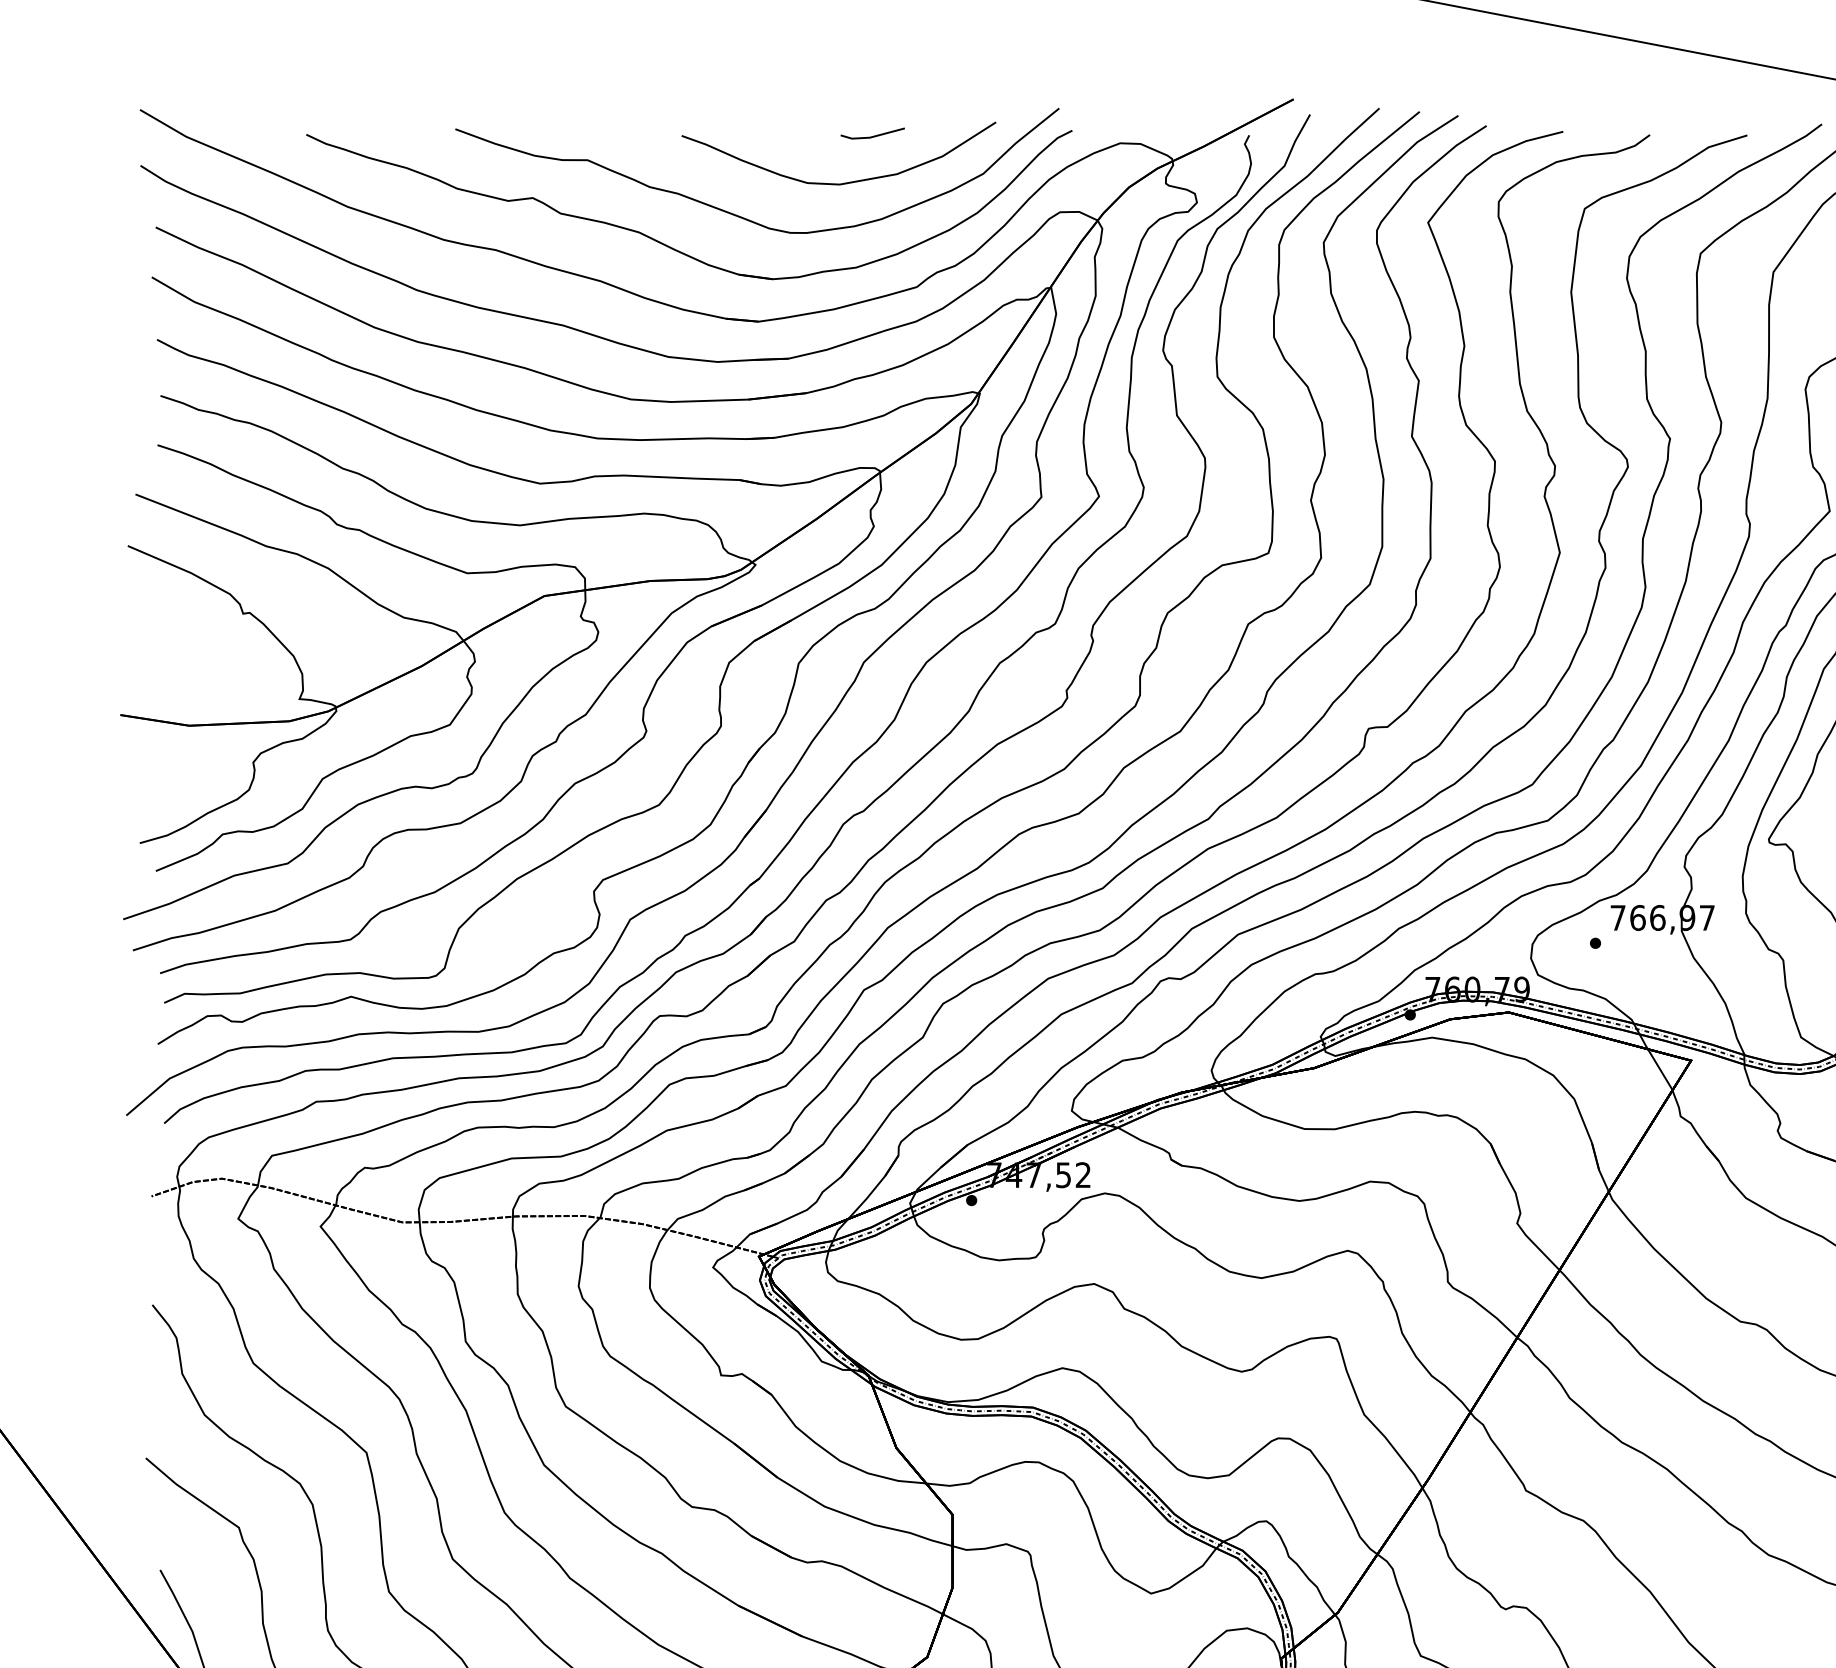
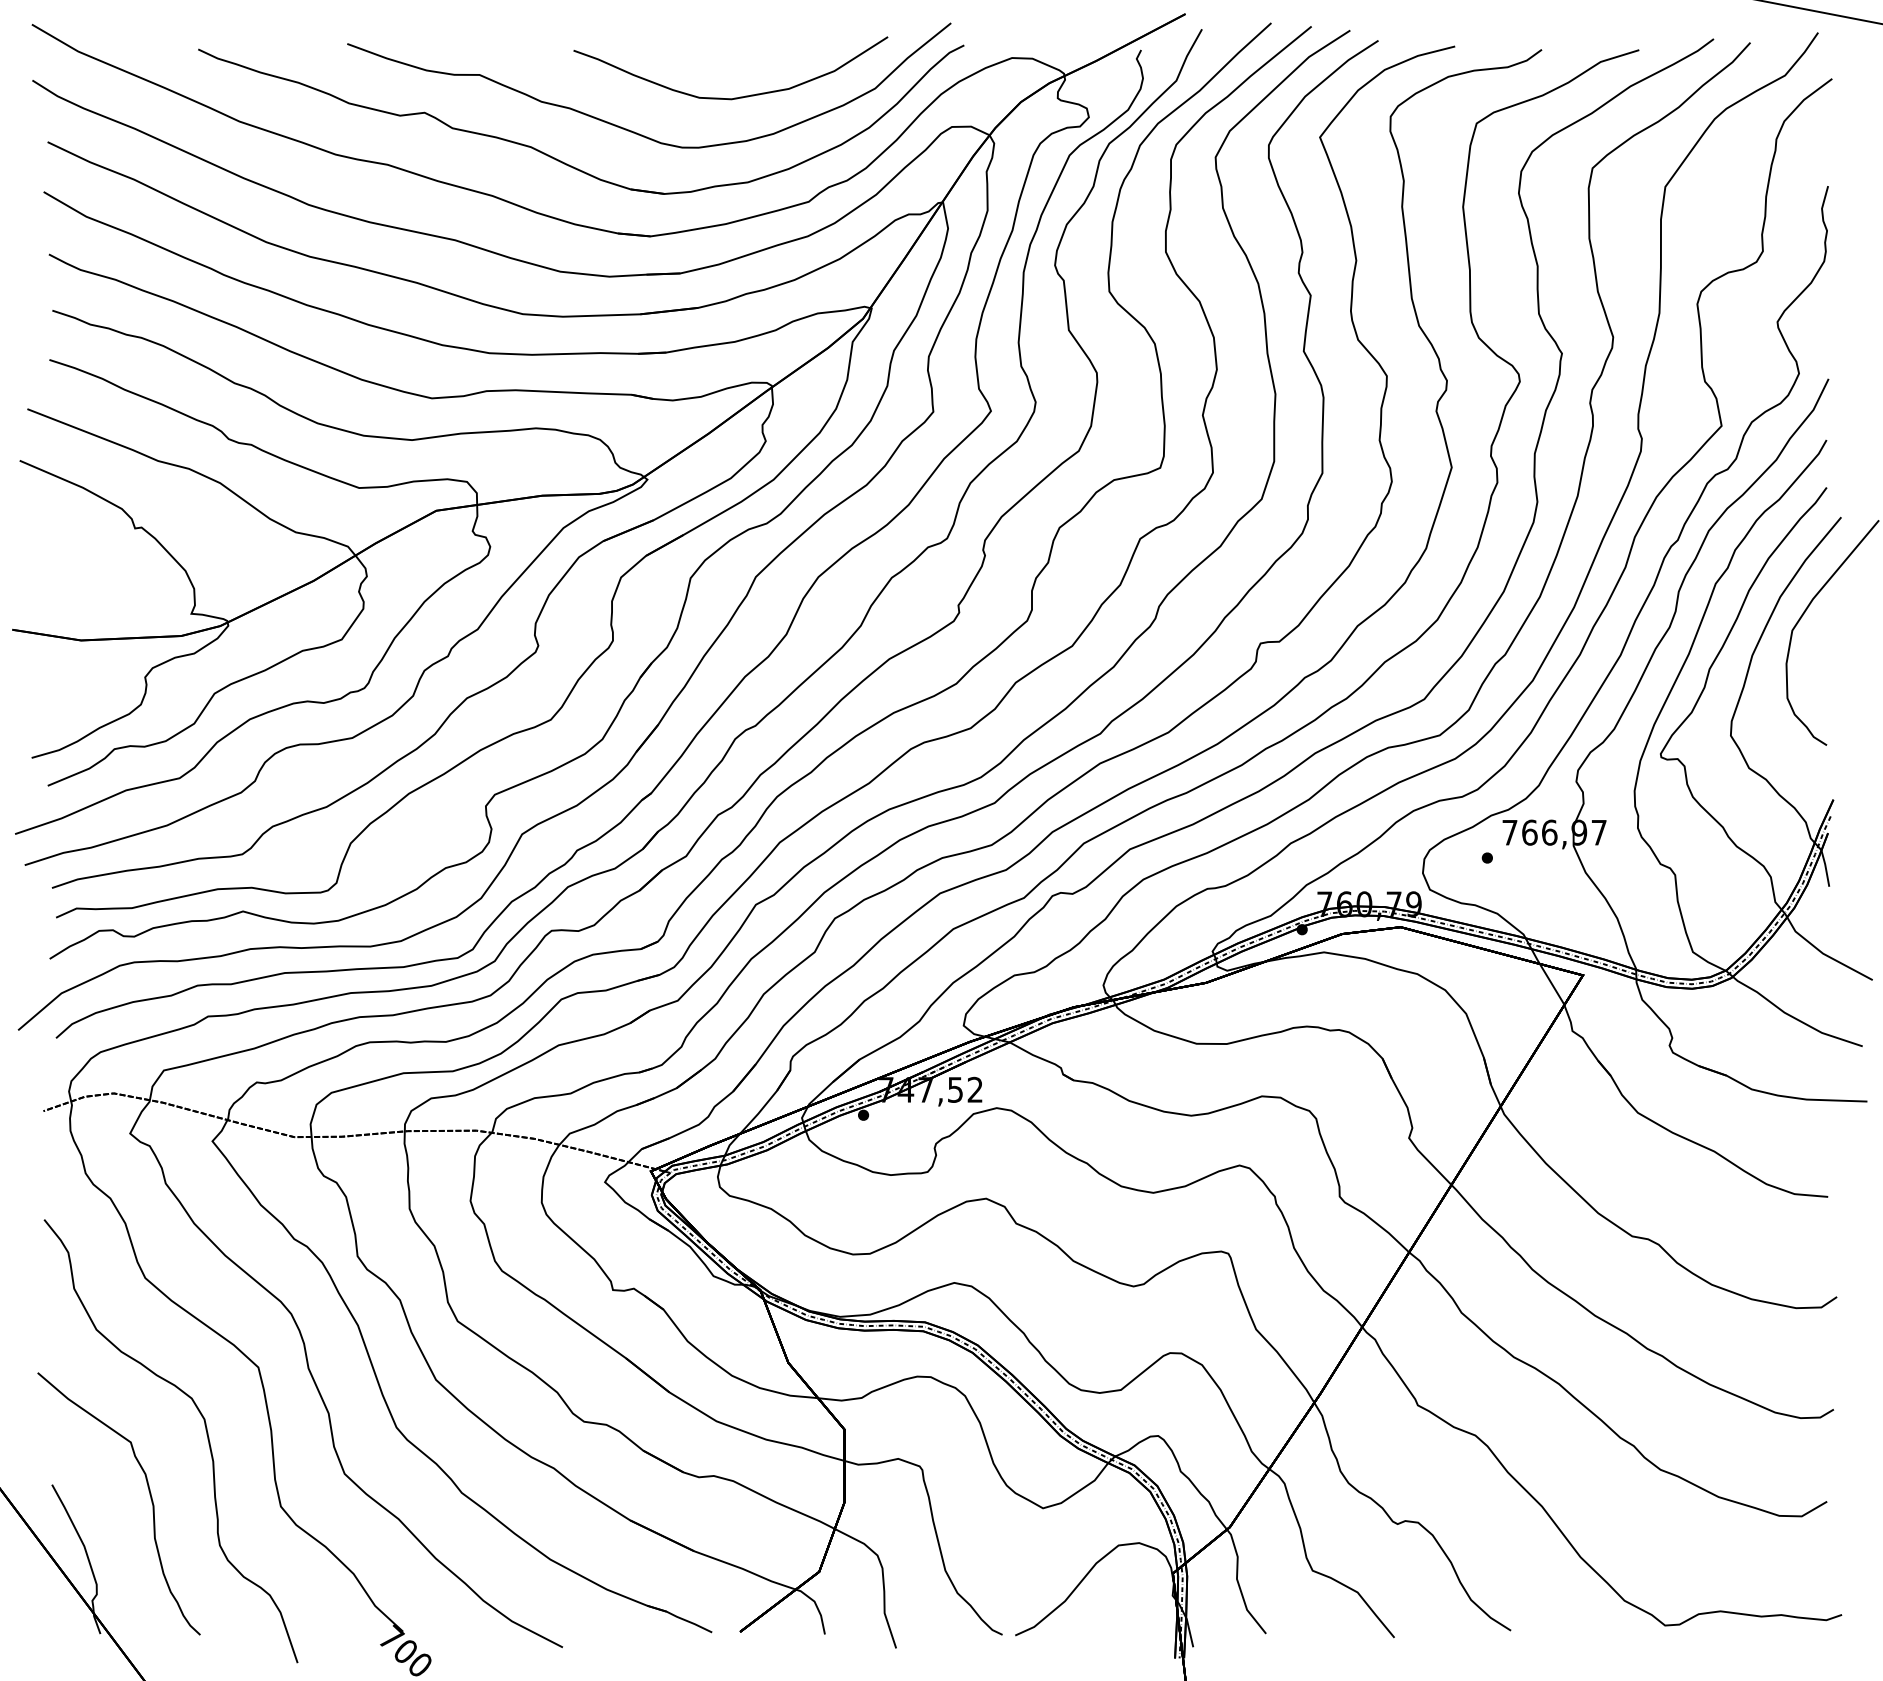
line: (872, 135) -> (764, 50), removed

